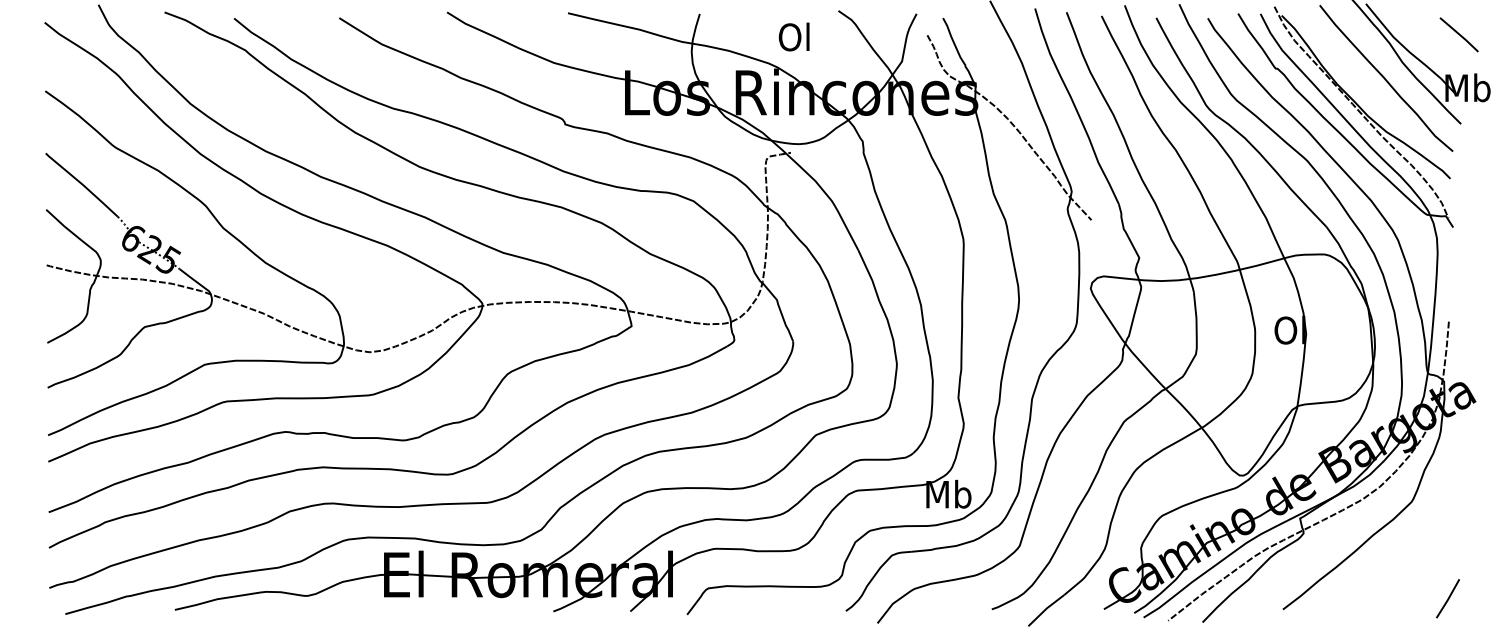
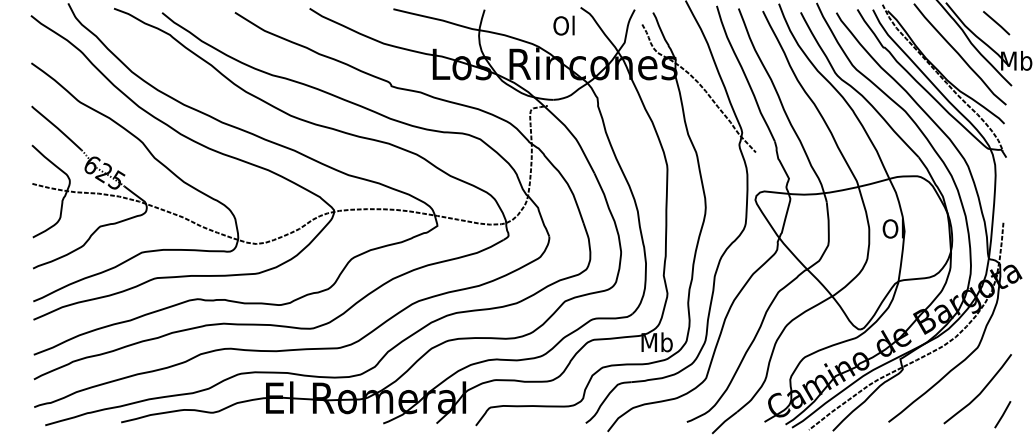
line: (1459, 35) -> (996, 23), moved
text: (793, 36) -> (563, 25), moved
curve: (1415, 565) -> (980, 391), added

